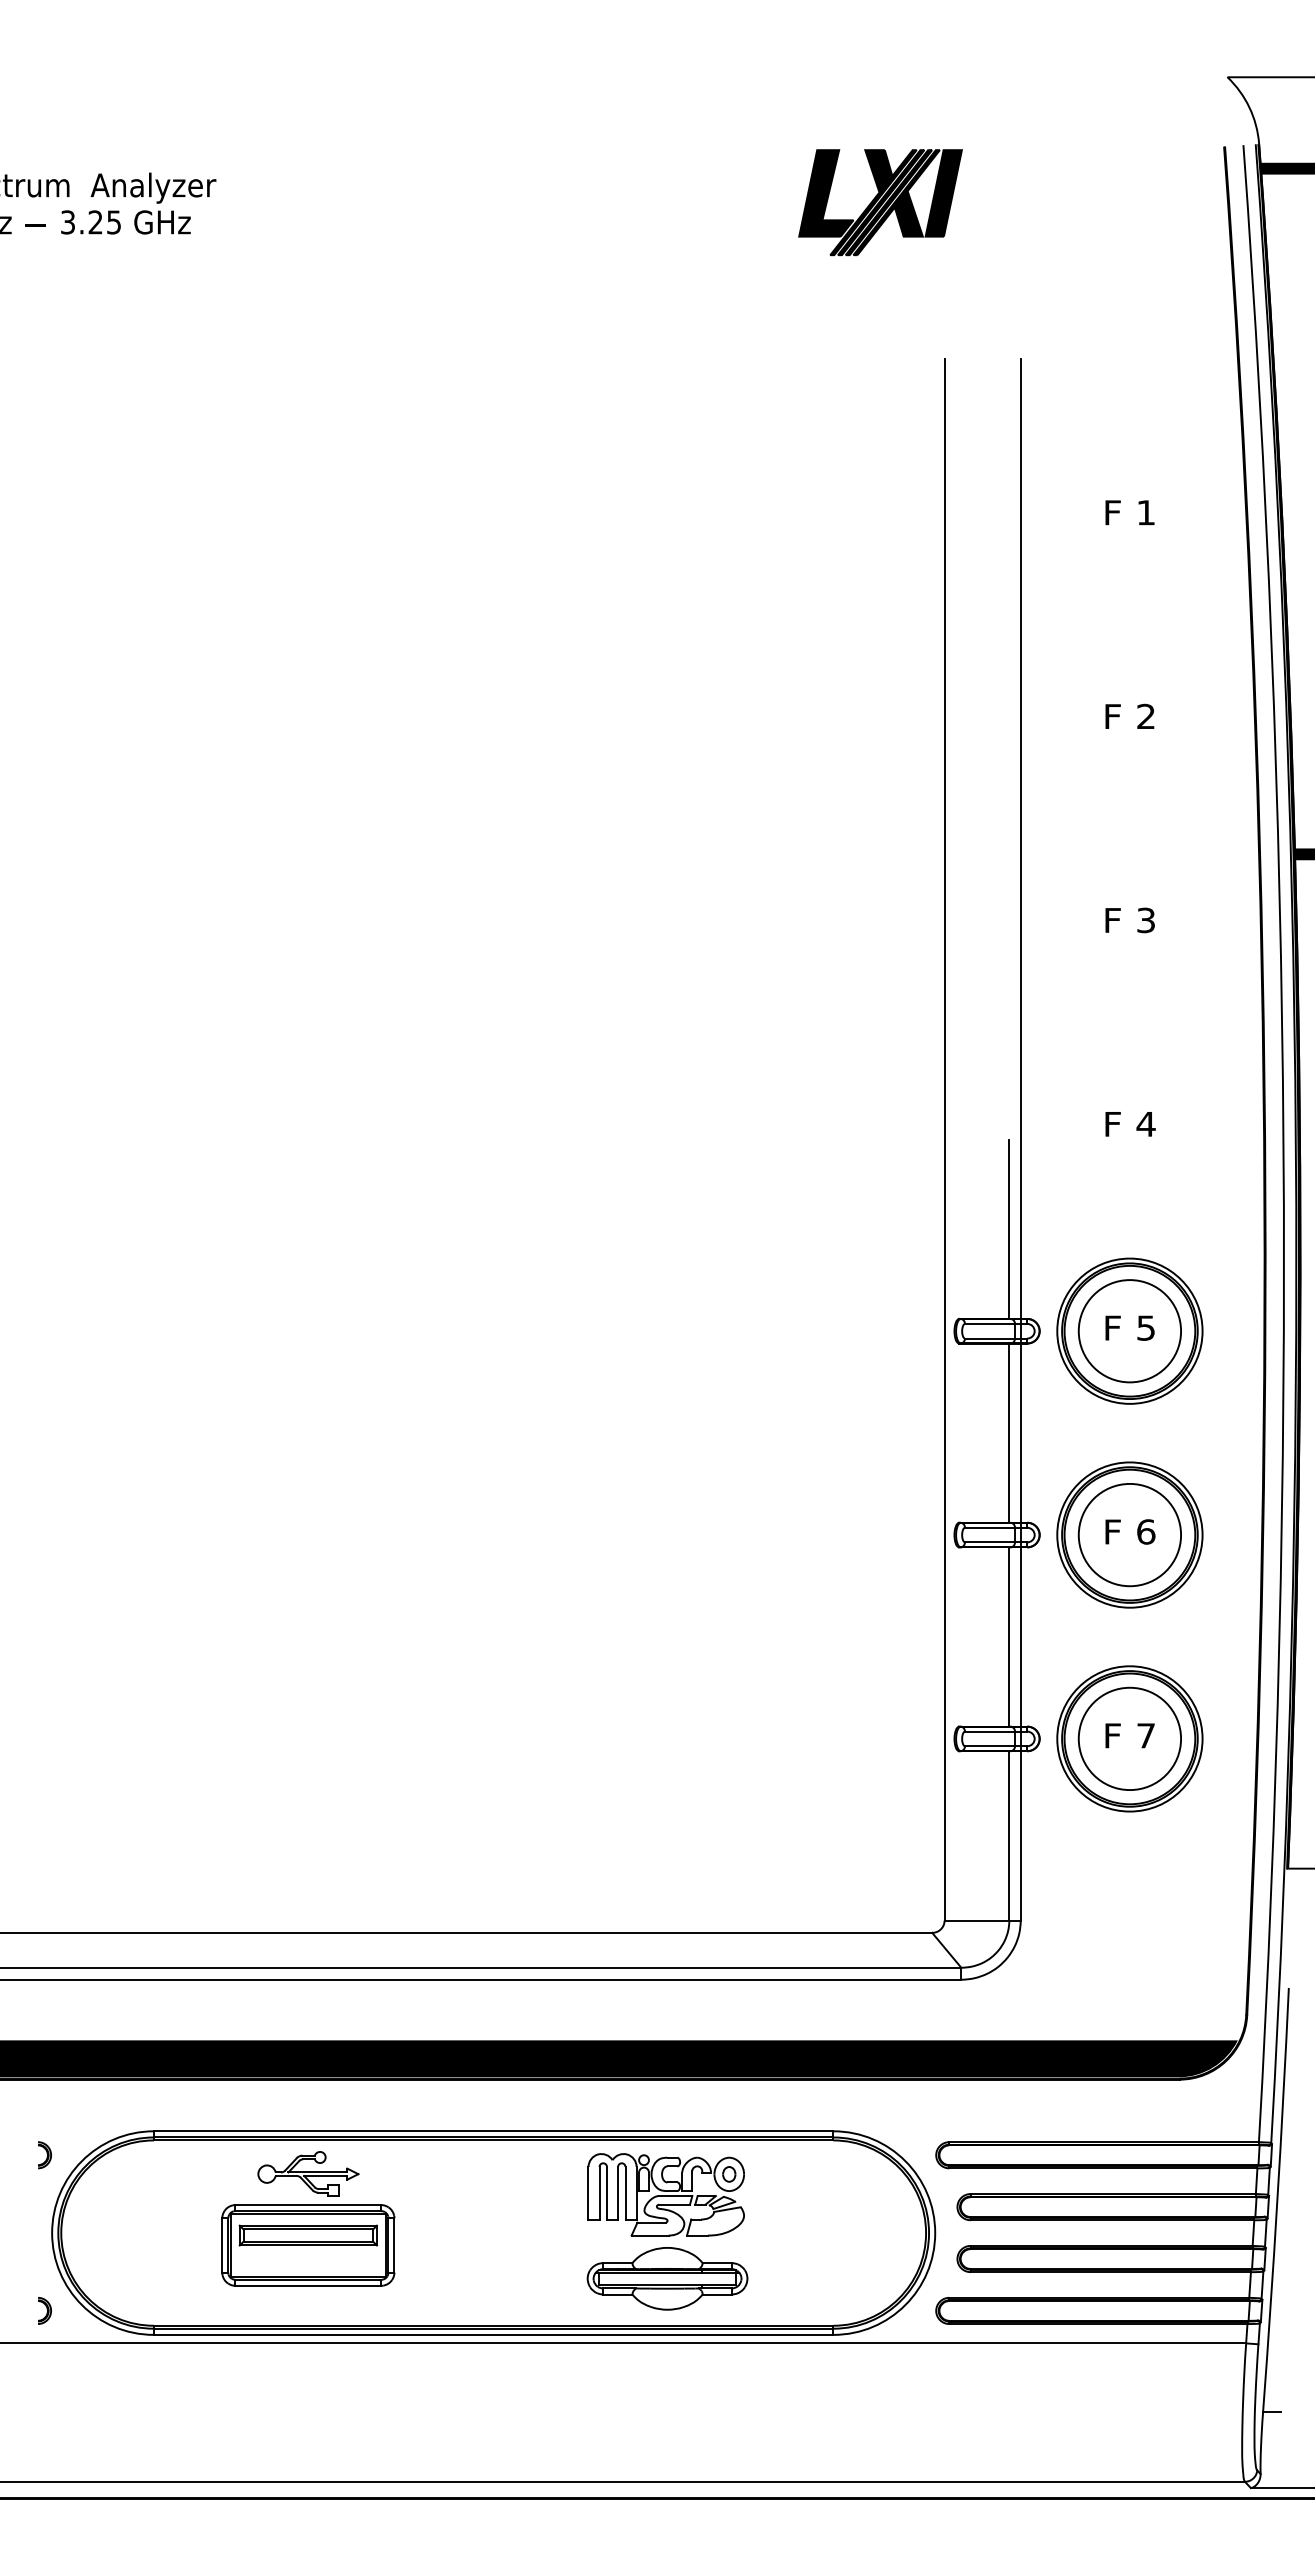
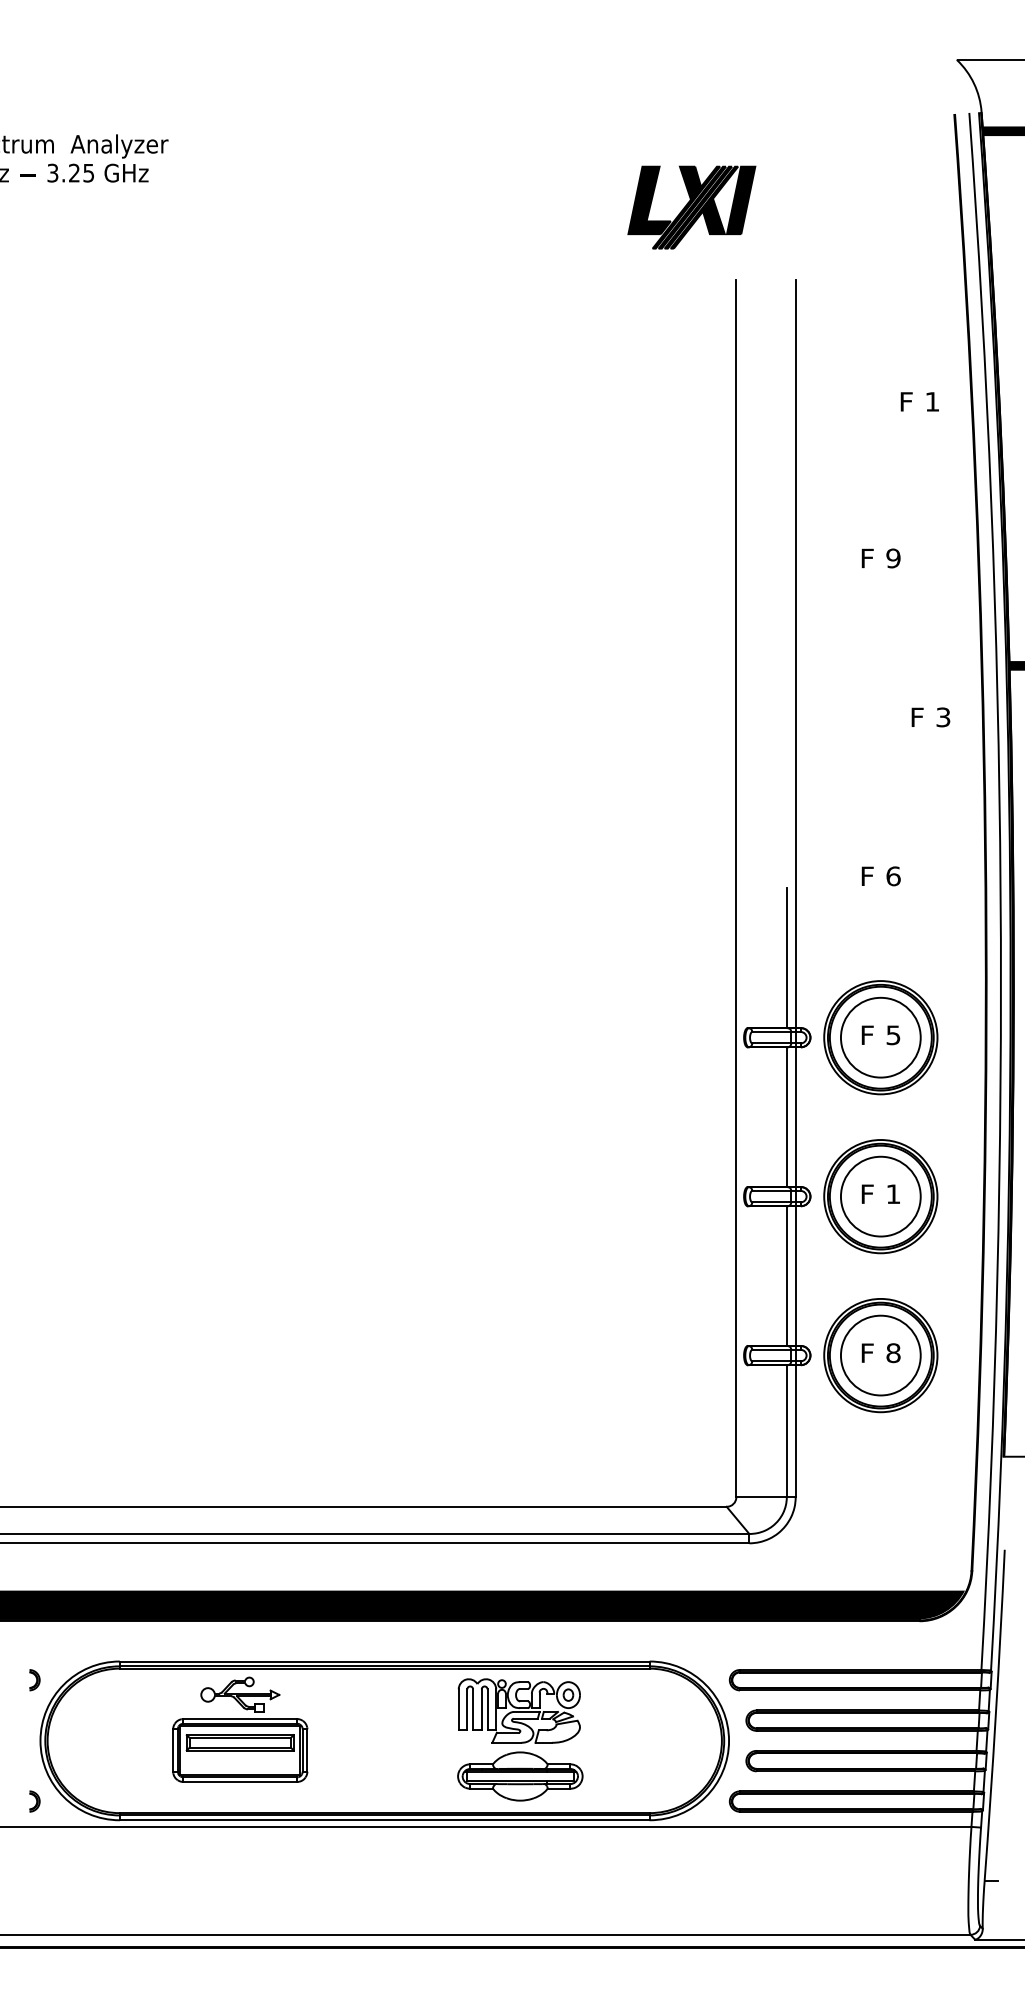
part: (880, 202) -> (691, 207), moved
text: (1129, 512) -> (919, 401), moved
text: (1146, 716) -> (893, 558), 2 -> 9
text: (1129, 920) -> (930, 717), moved
text: (1145, 1124) -> (892, 876), 4 -> 6
text: (1146, 1531) -> (893, 1193), 6 -> 1
text: (1146, 1735) -> (893, 1352), 7 -> 8

